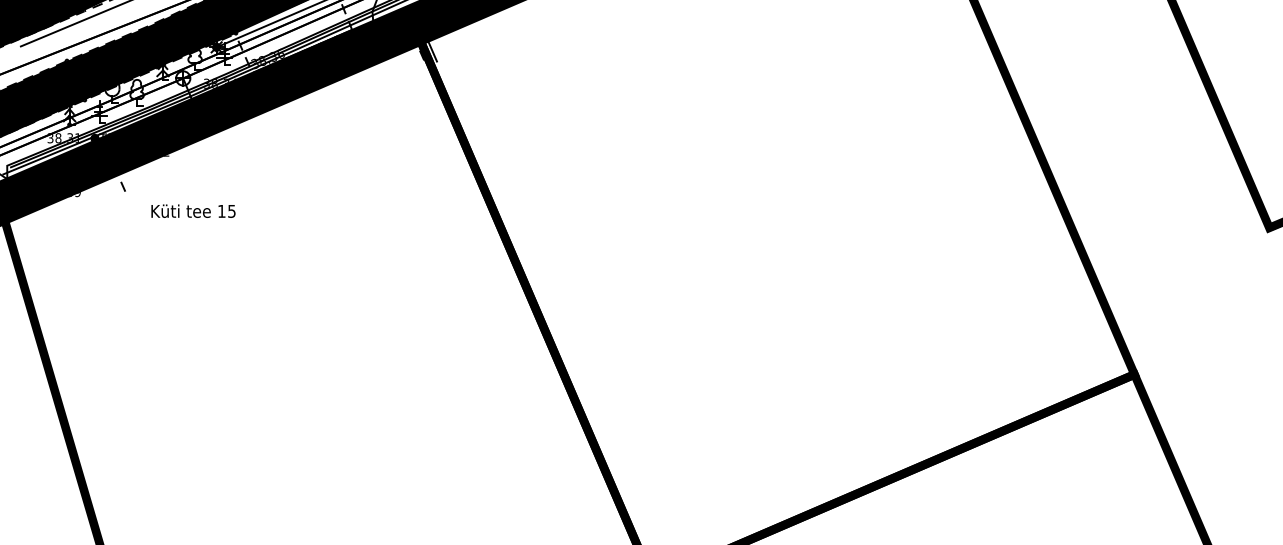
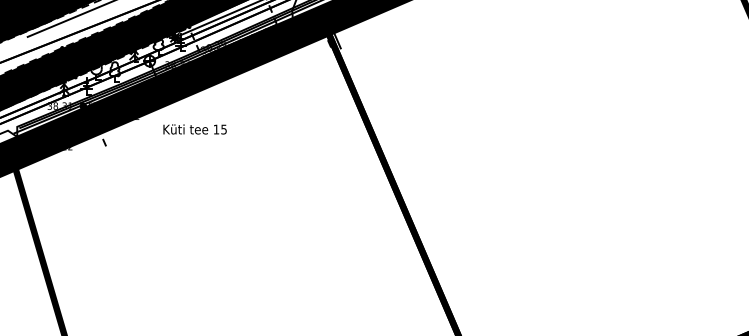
text: (74, 194) -> (67, 148), 54.39 -> 38.22
text: (193, 210) -> (195, 128), moved

